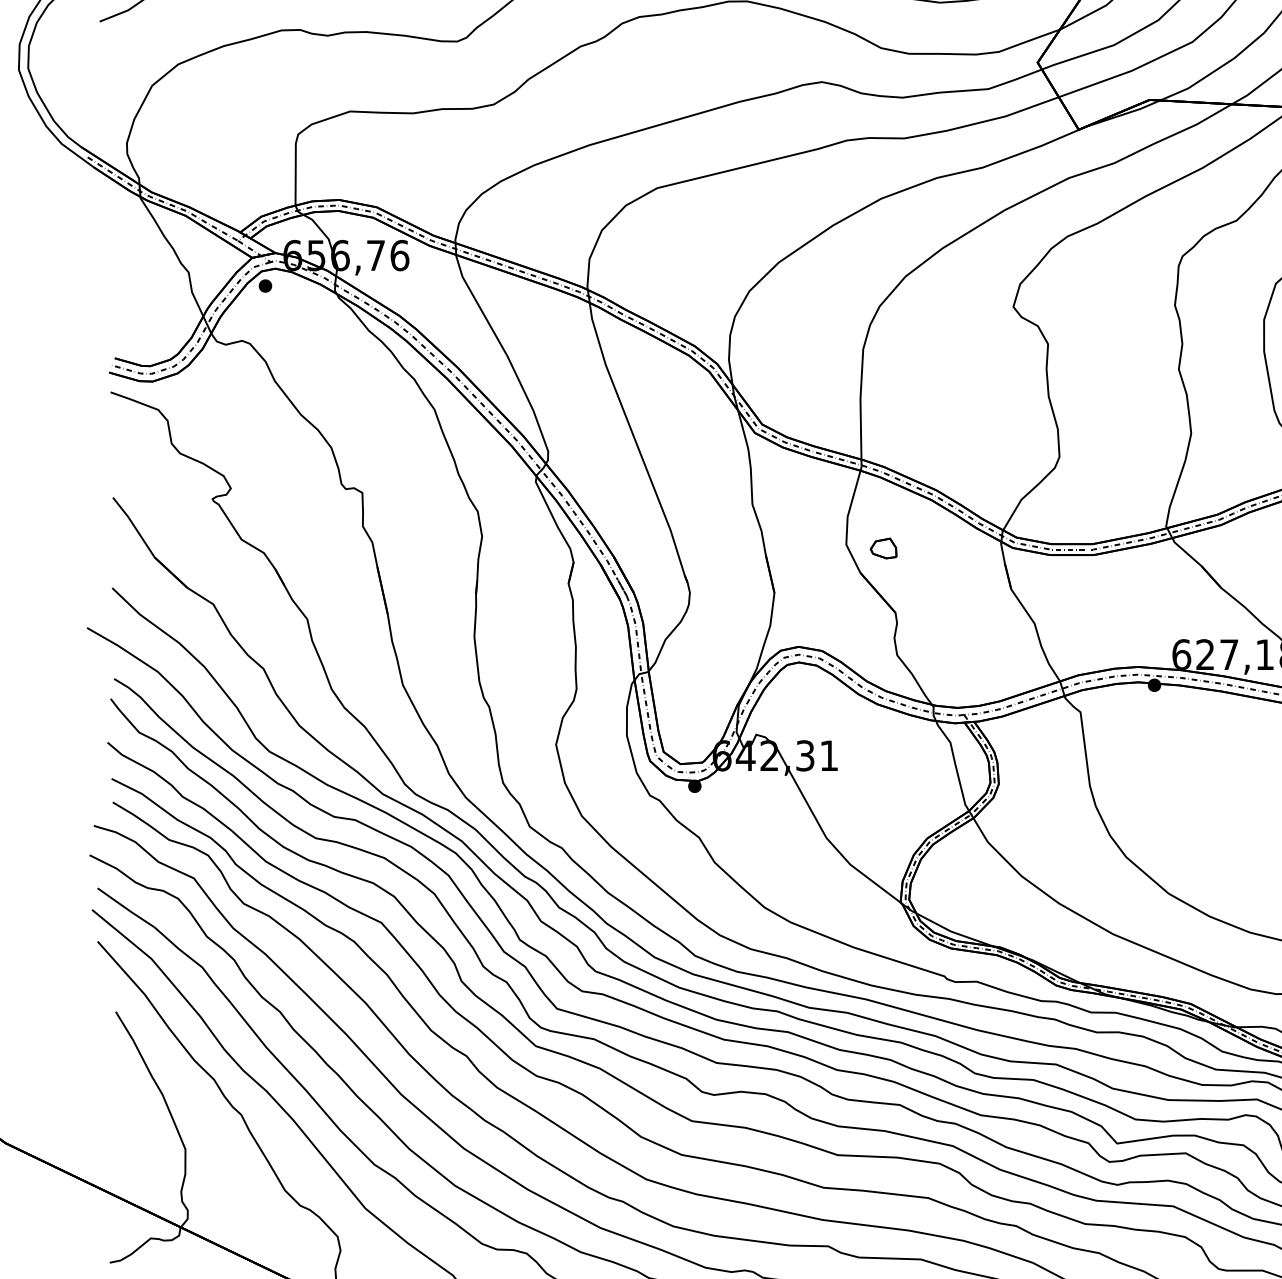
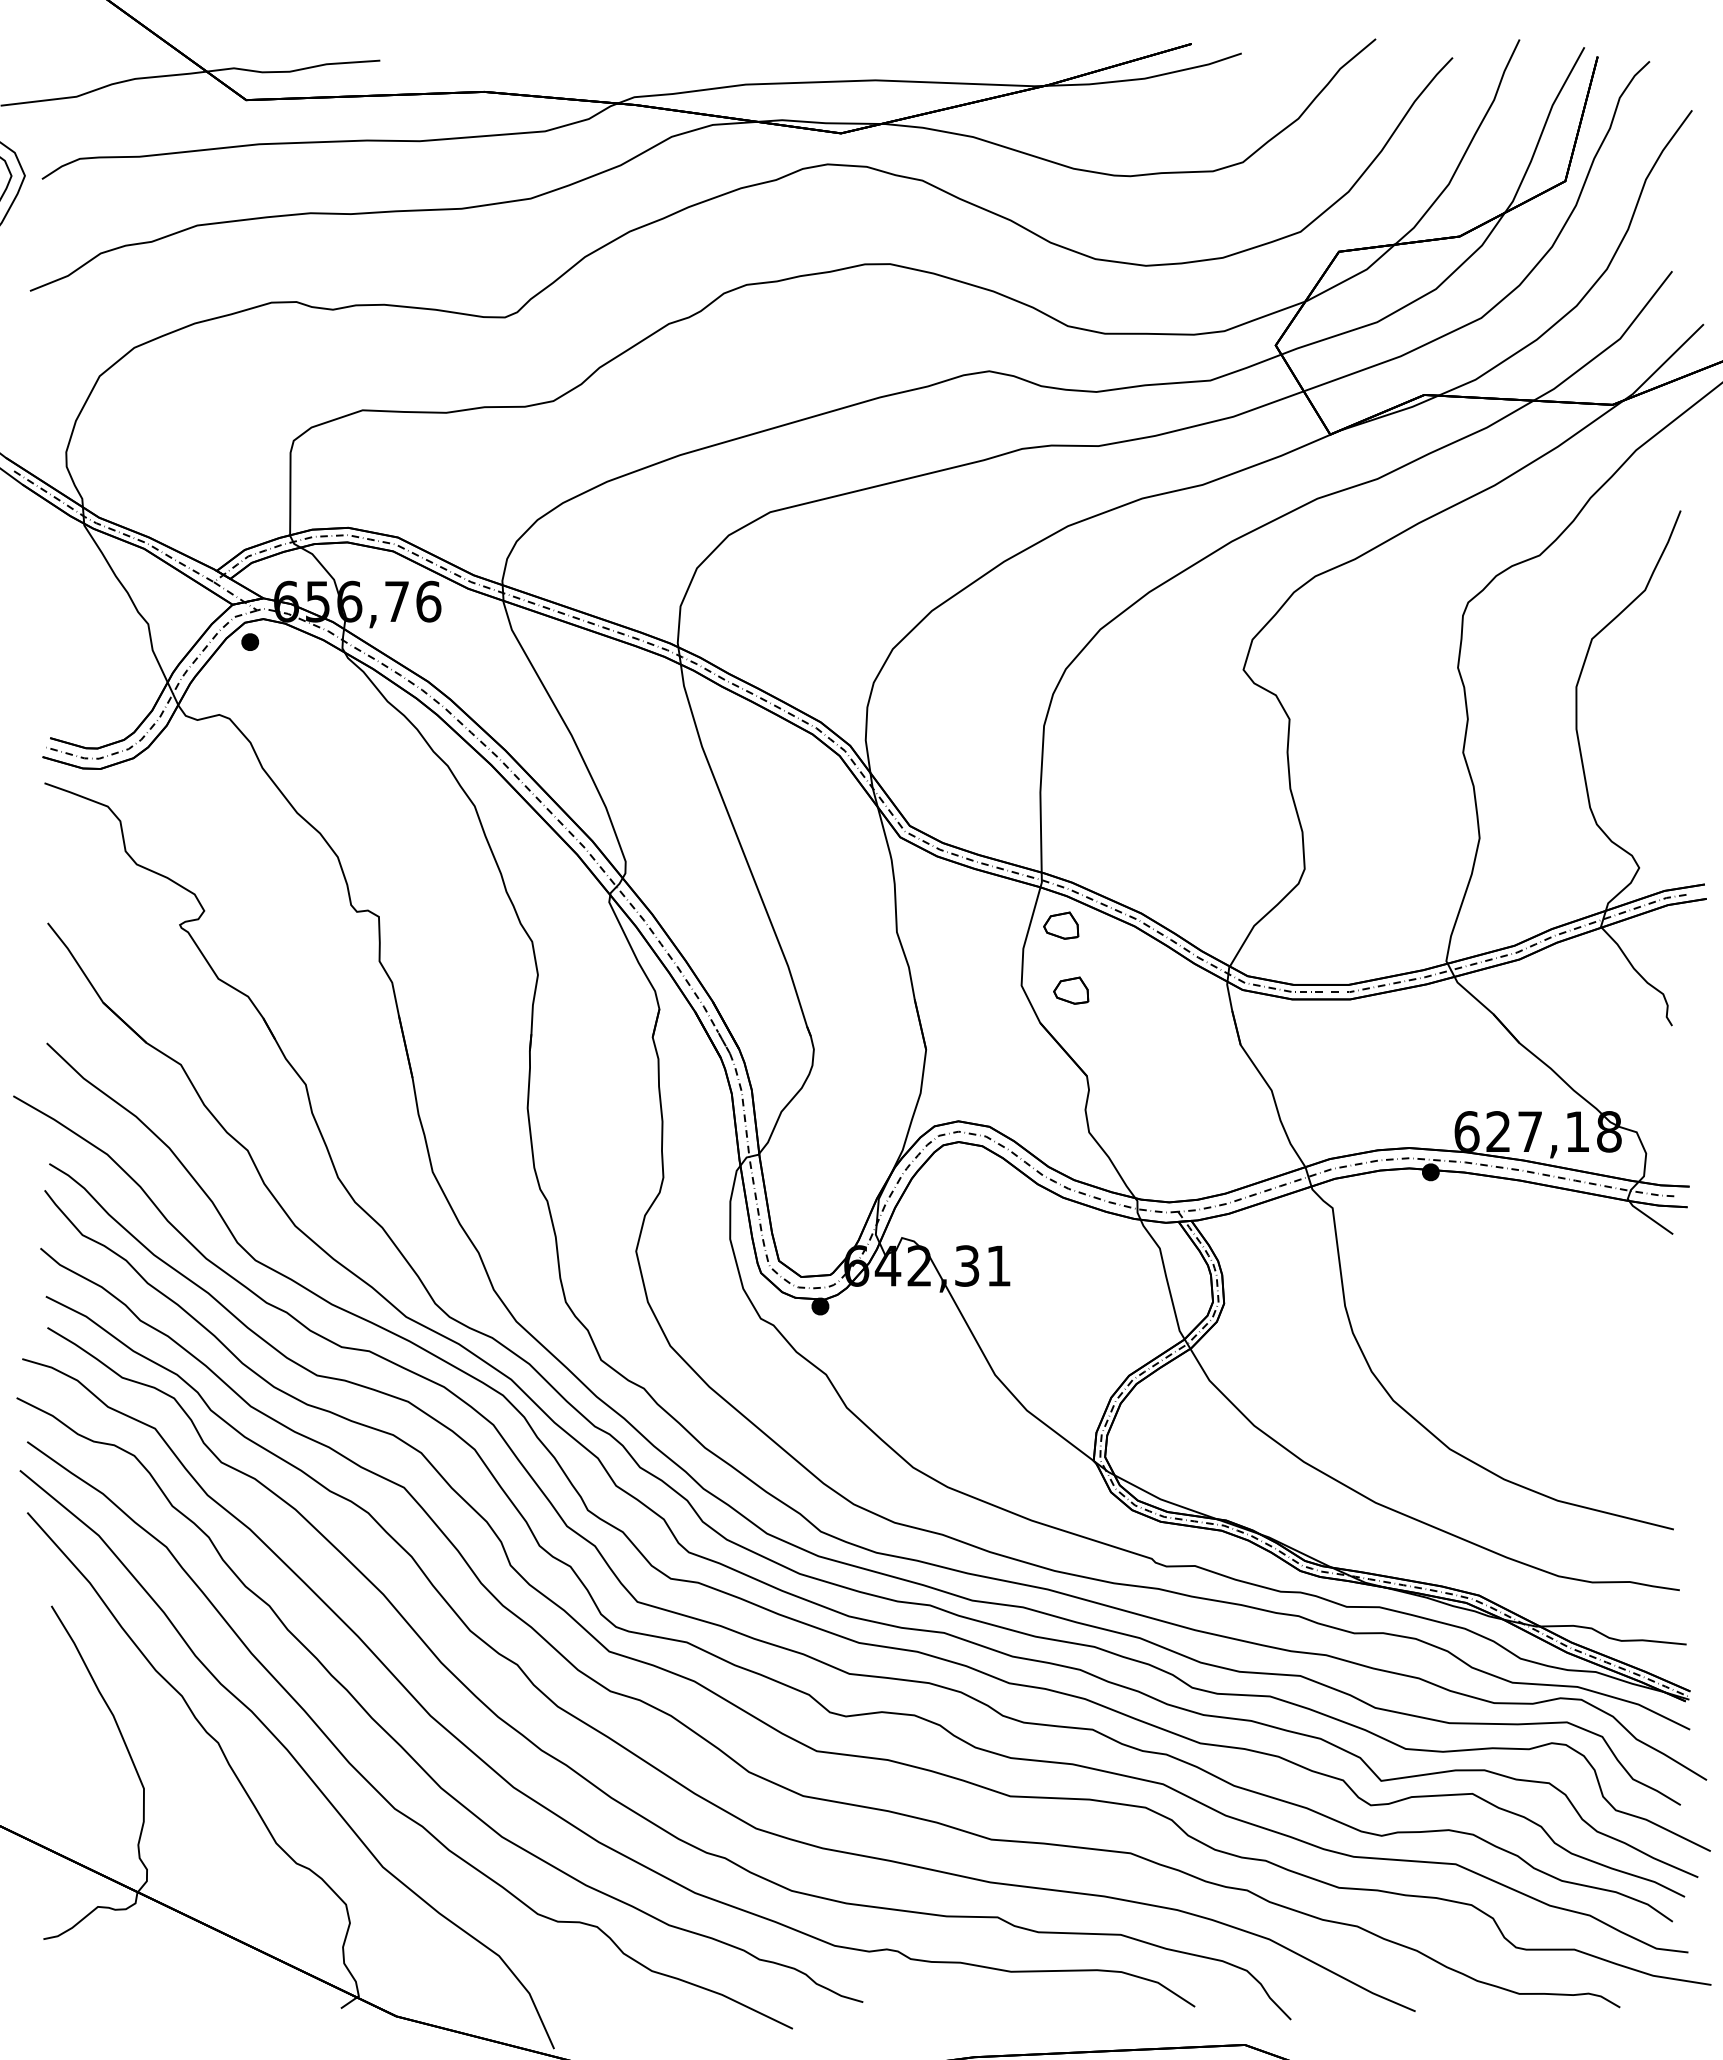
part: (876, 499) -> (1061, 925), added

